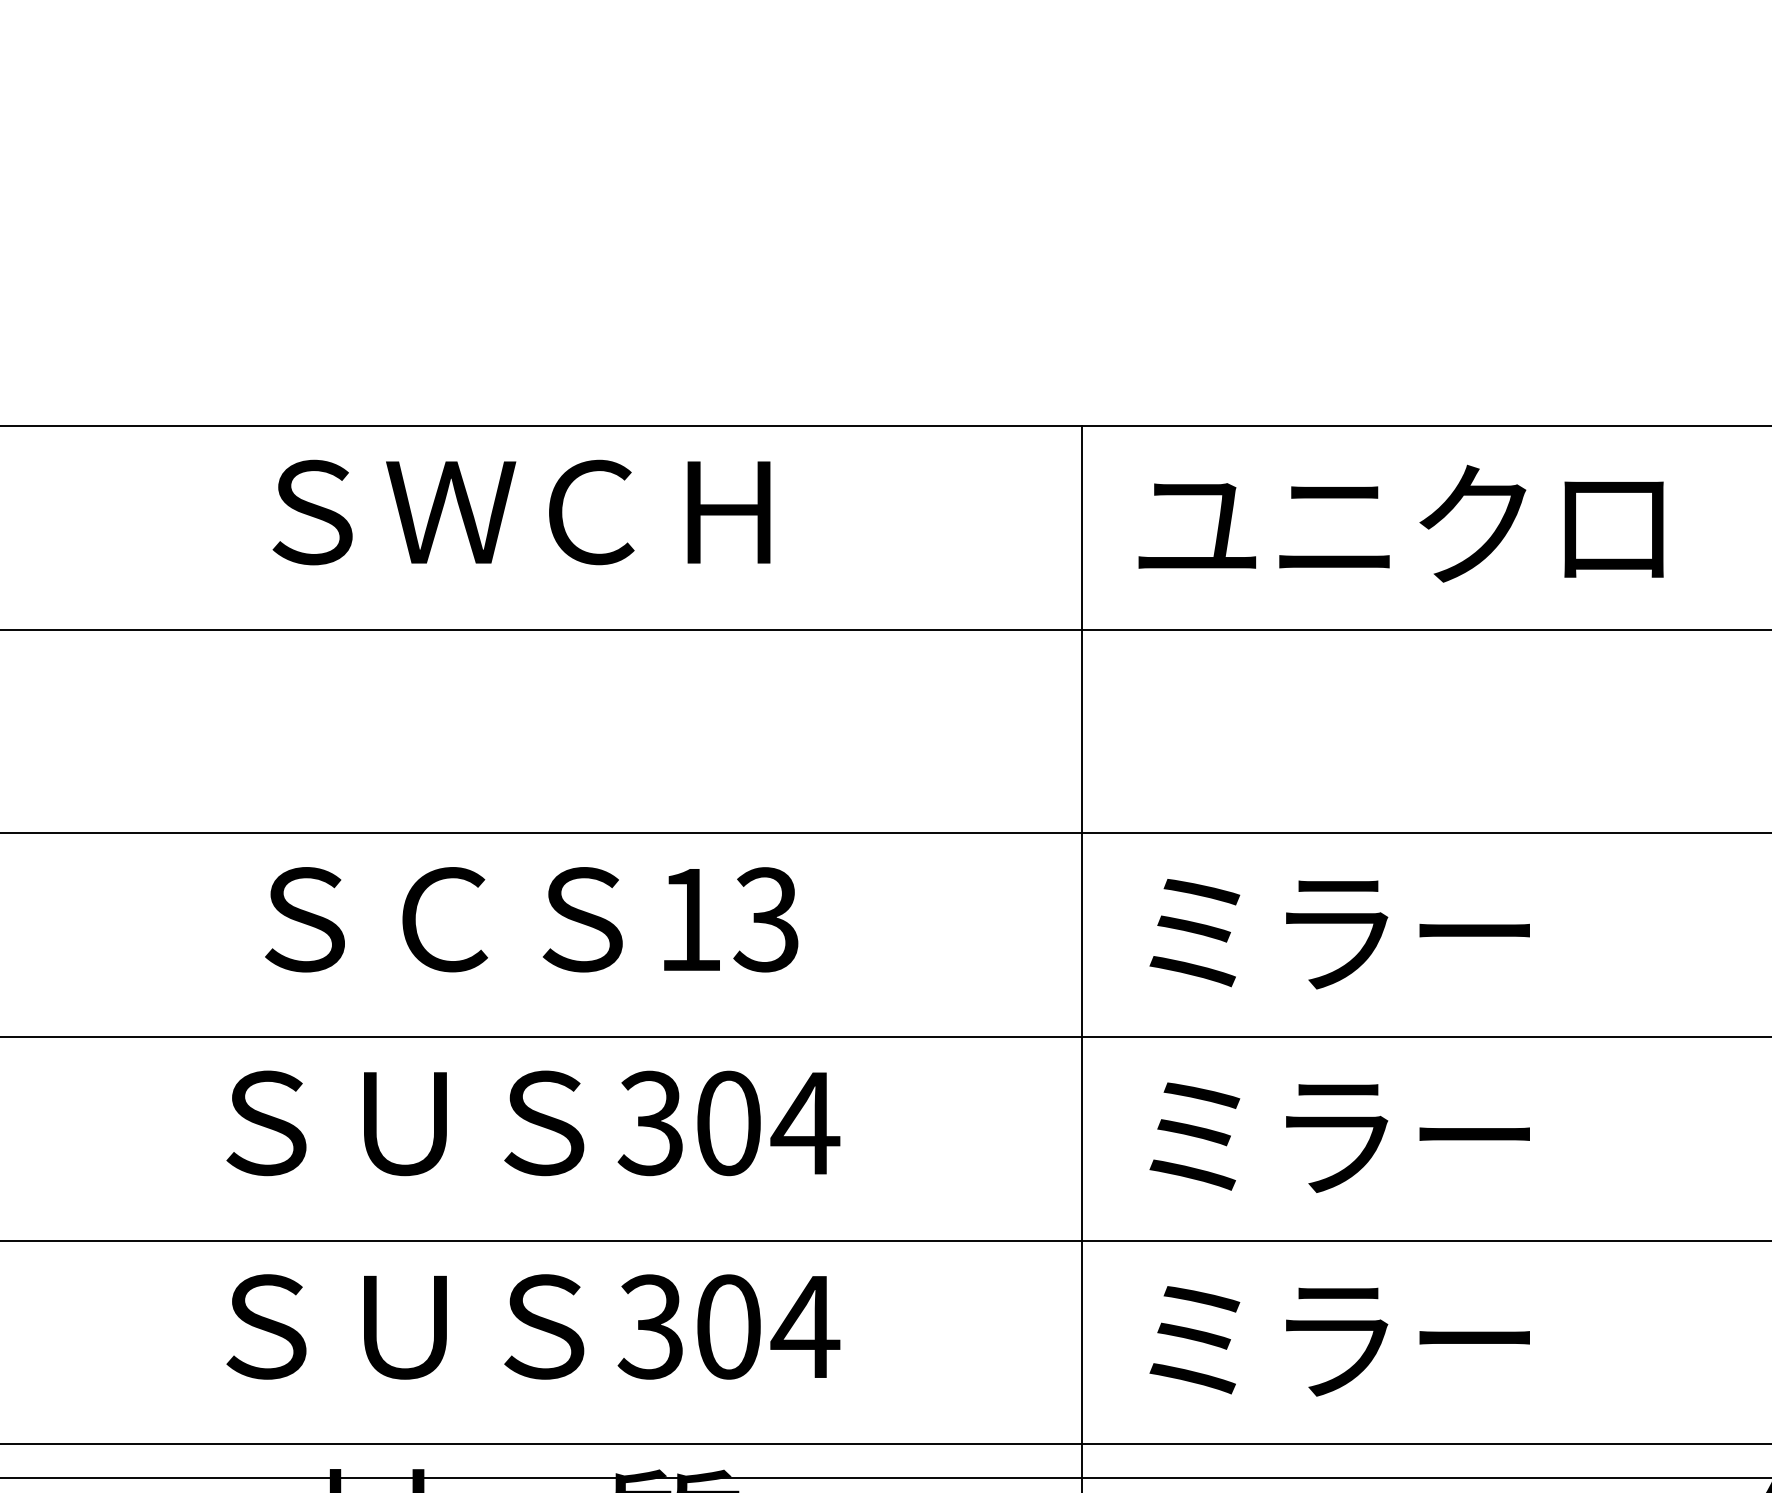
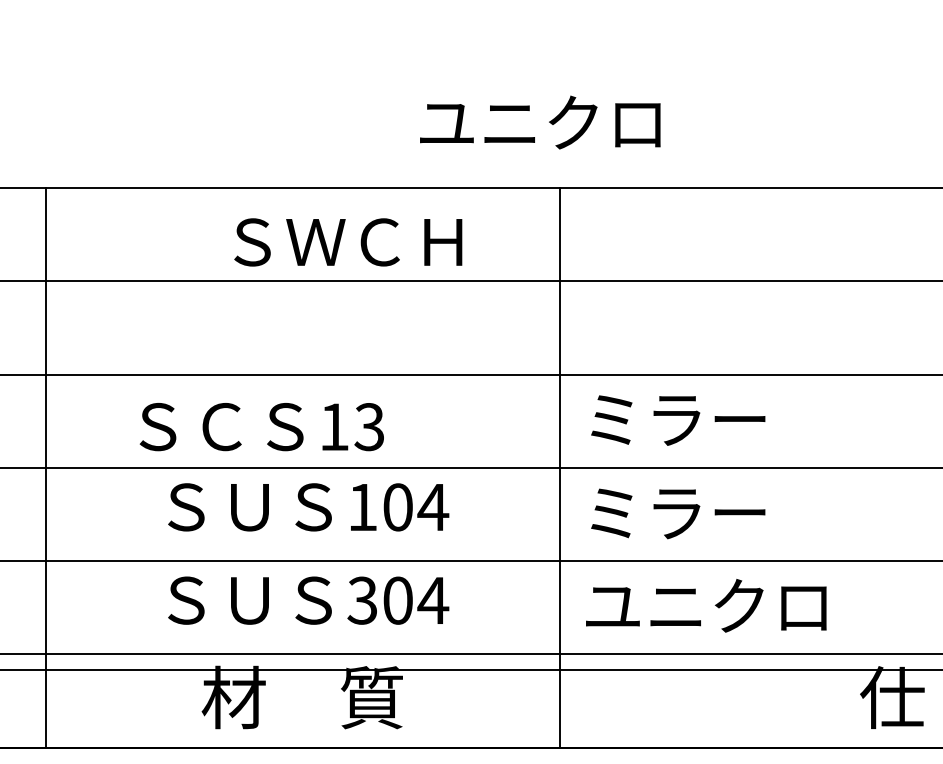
text: (522, 512) -> (348, 242), moved
text: (1401, 523) -> (540, 122), moved
text: (530, 920) -> (261, 427), moved
text: (648, 1123) -> (361, 507), 304 -> 104
text: (1401, 1337) -> (706, 605), ミラー -> ユニクロ

